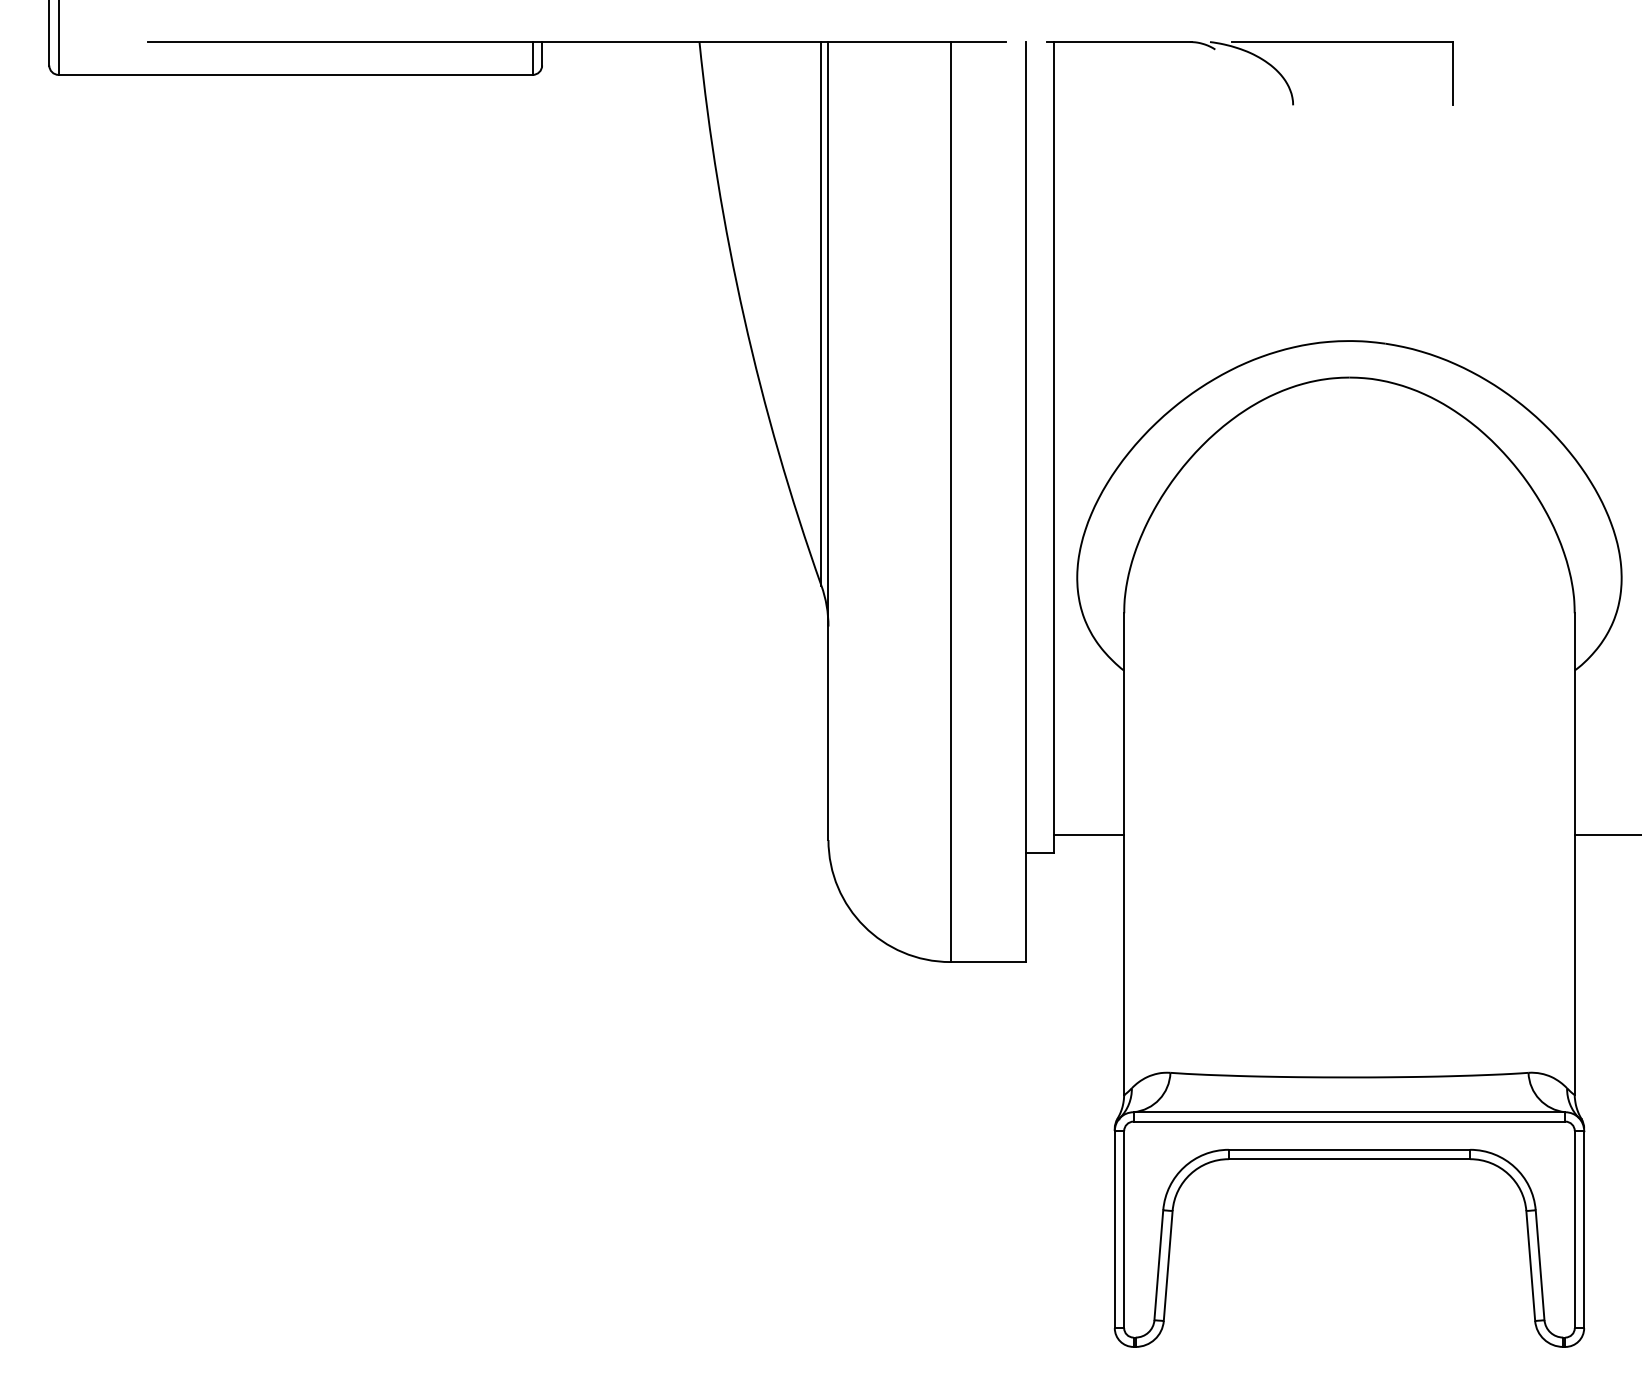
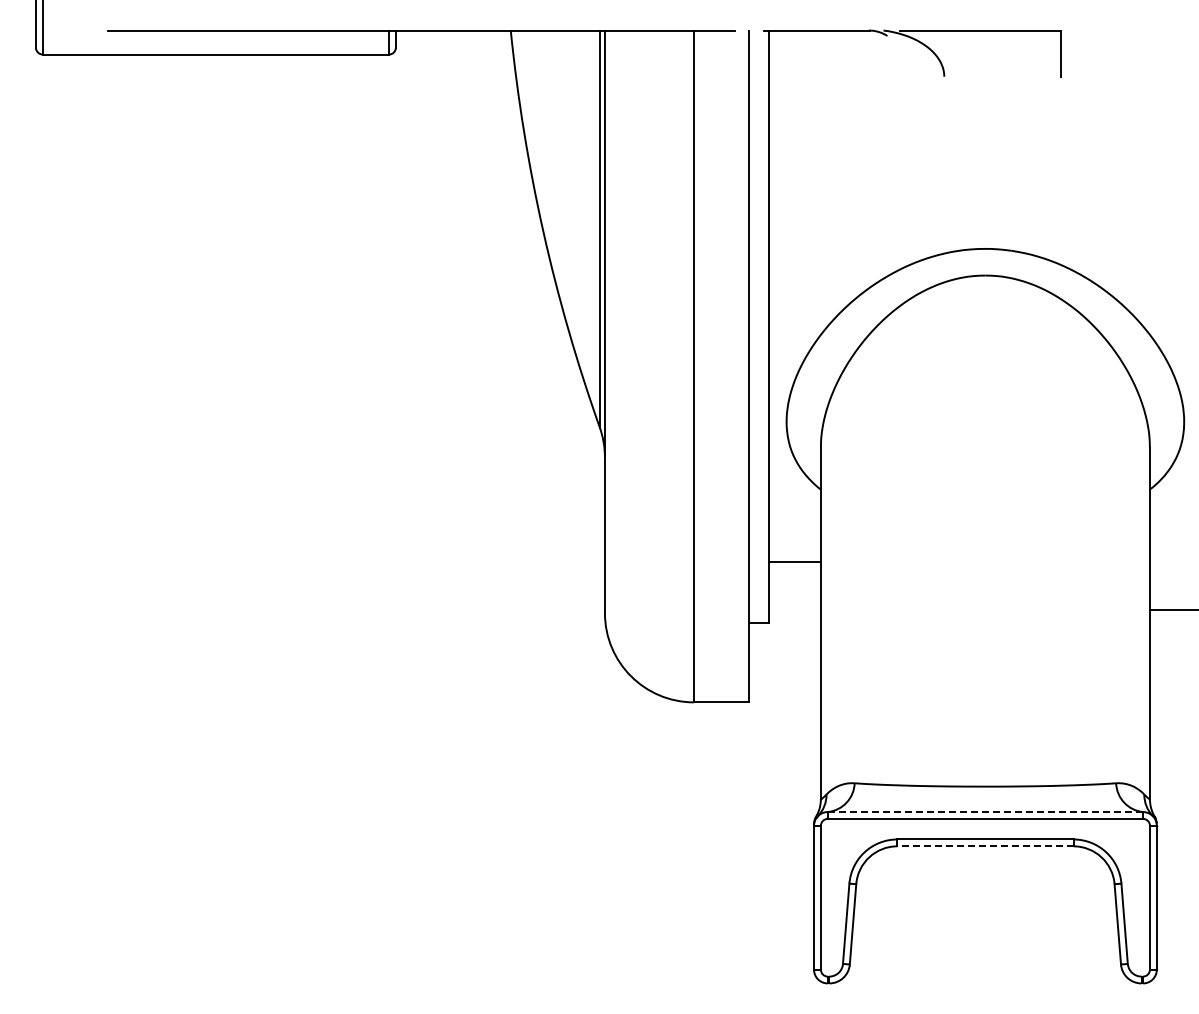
line: (1088, 834) -> (794, 561), moved
line: (1349, 1112) -> (985, 812), solid -> dashed
line: (1348, 1159) -> (984, 846), solid -> dashed

